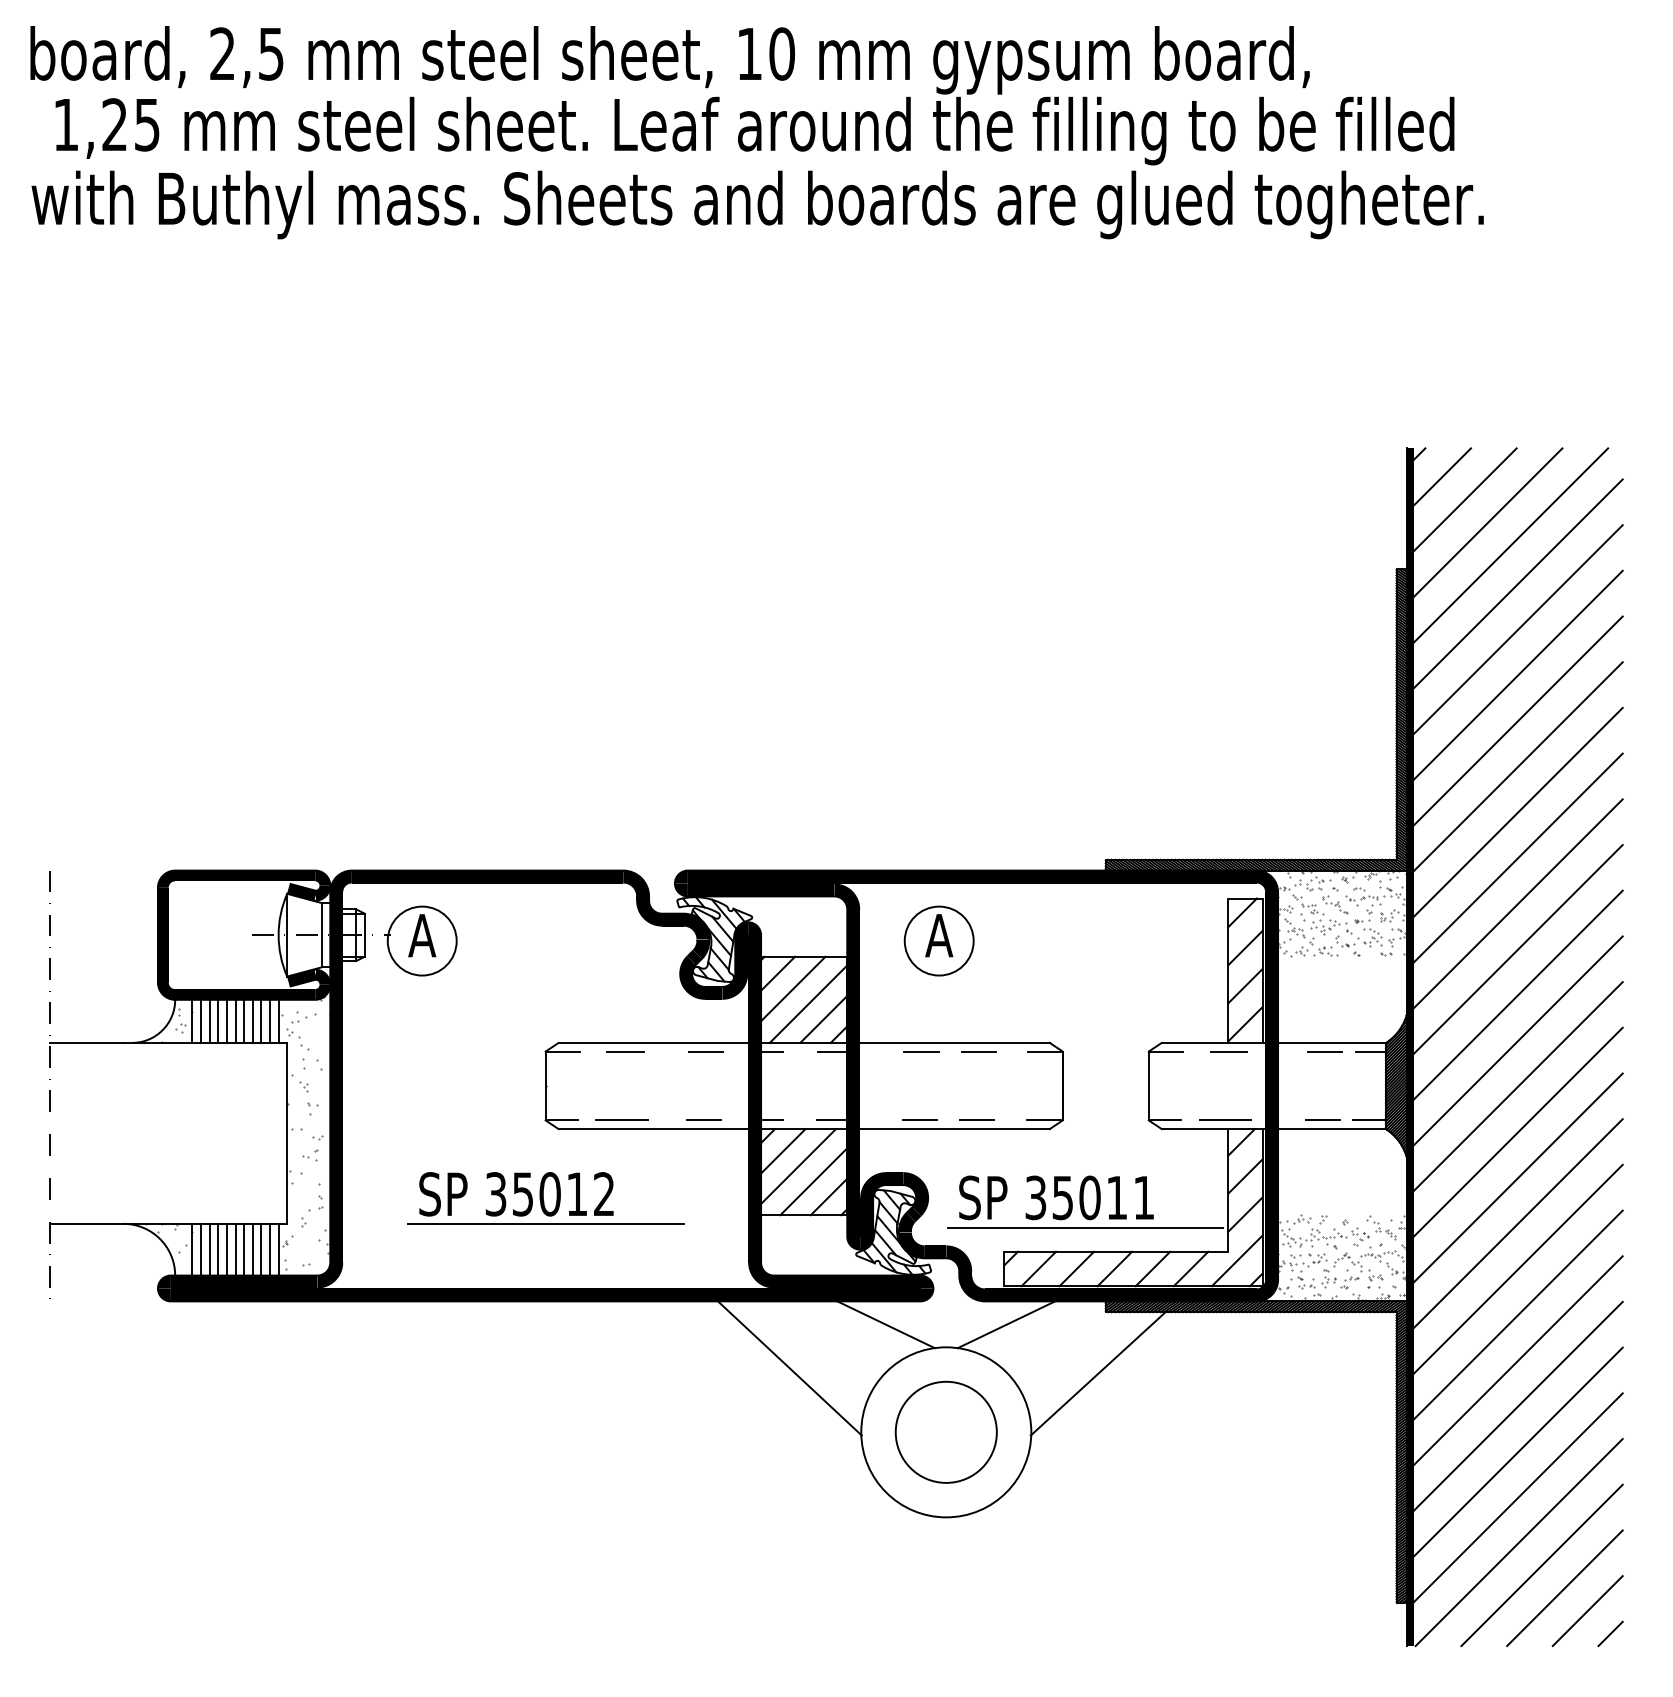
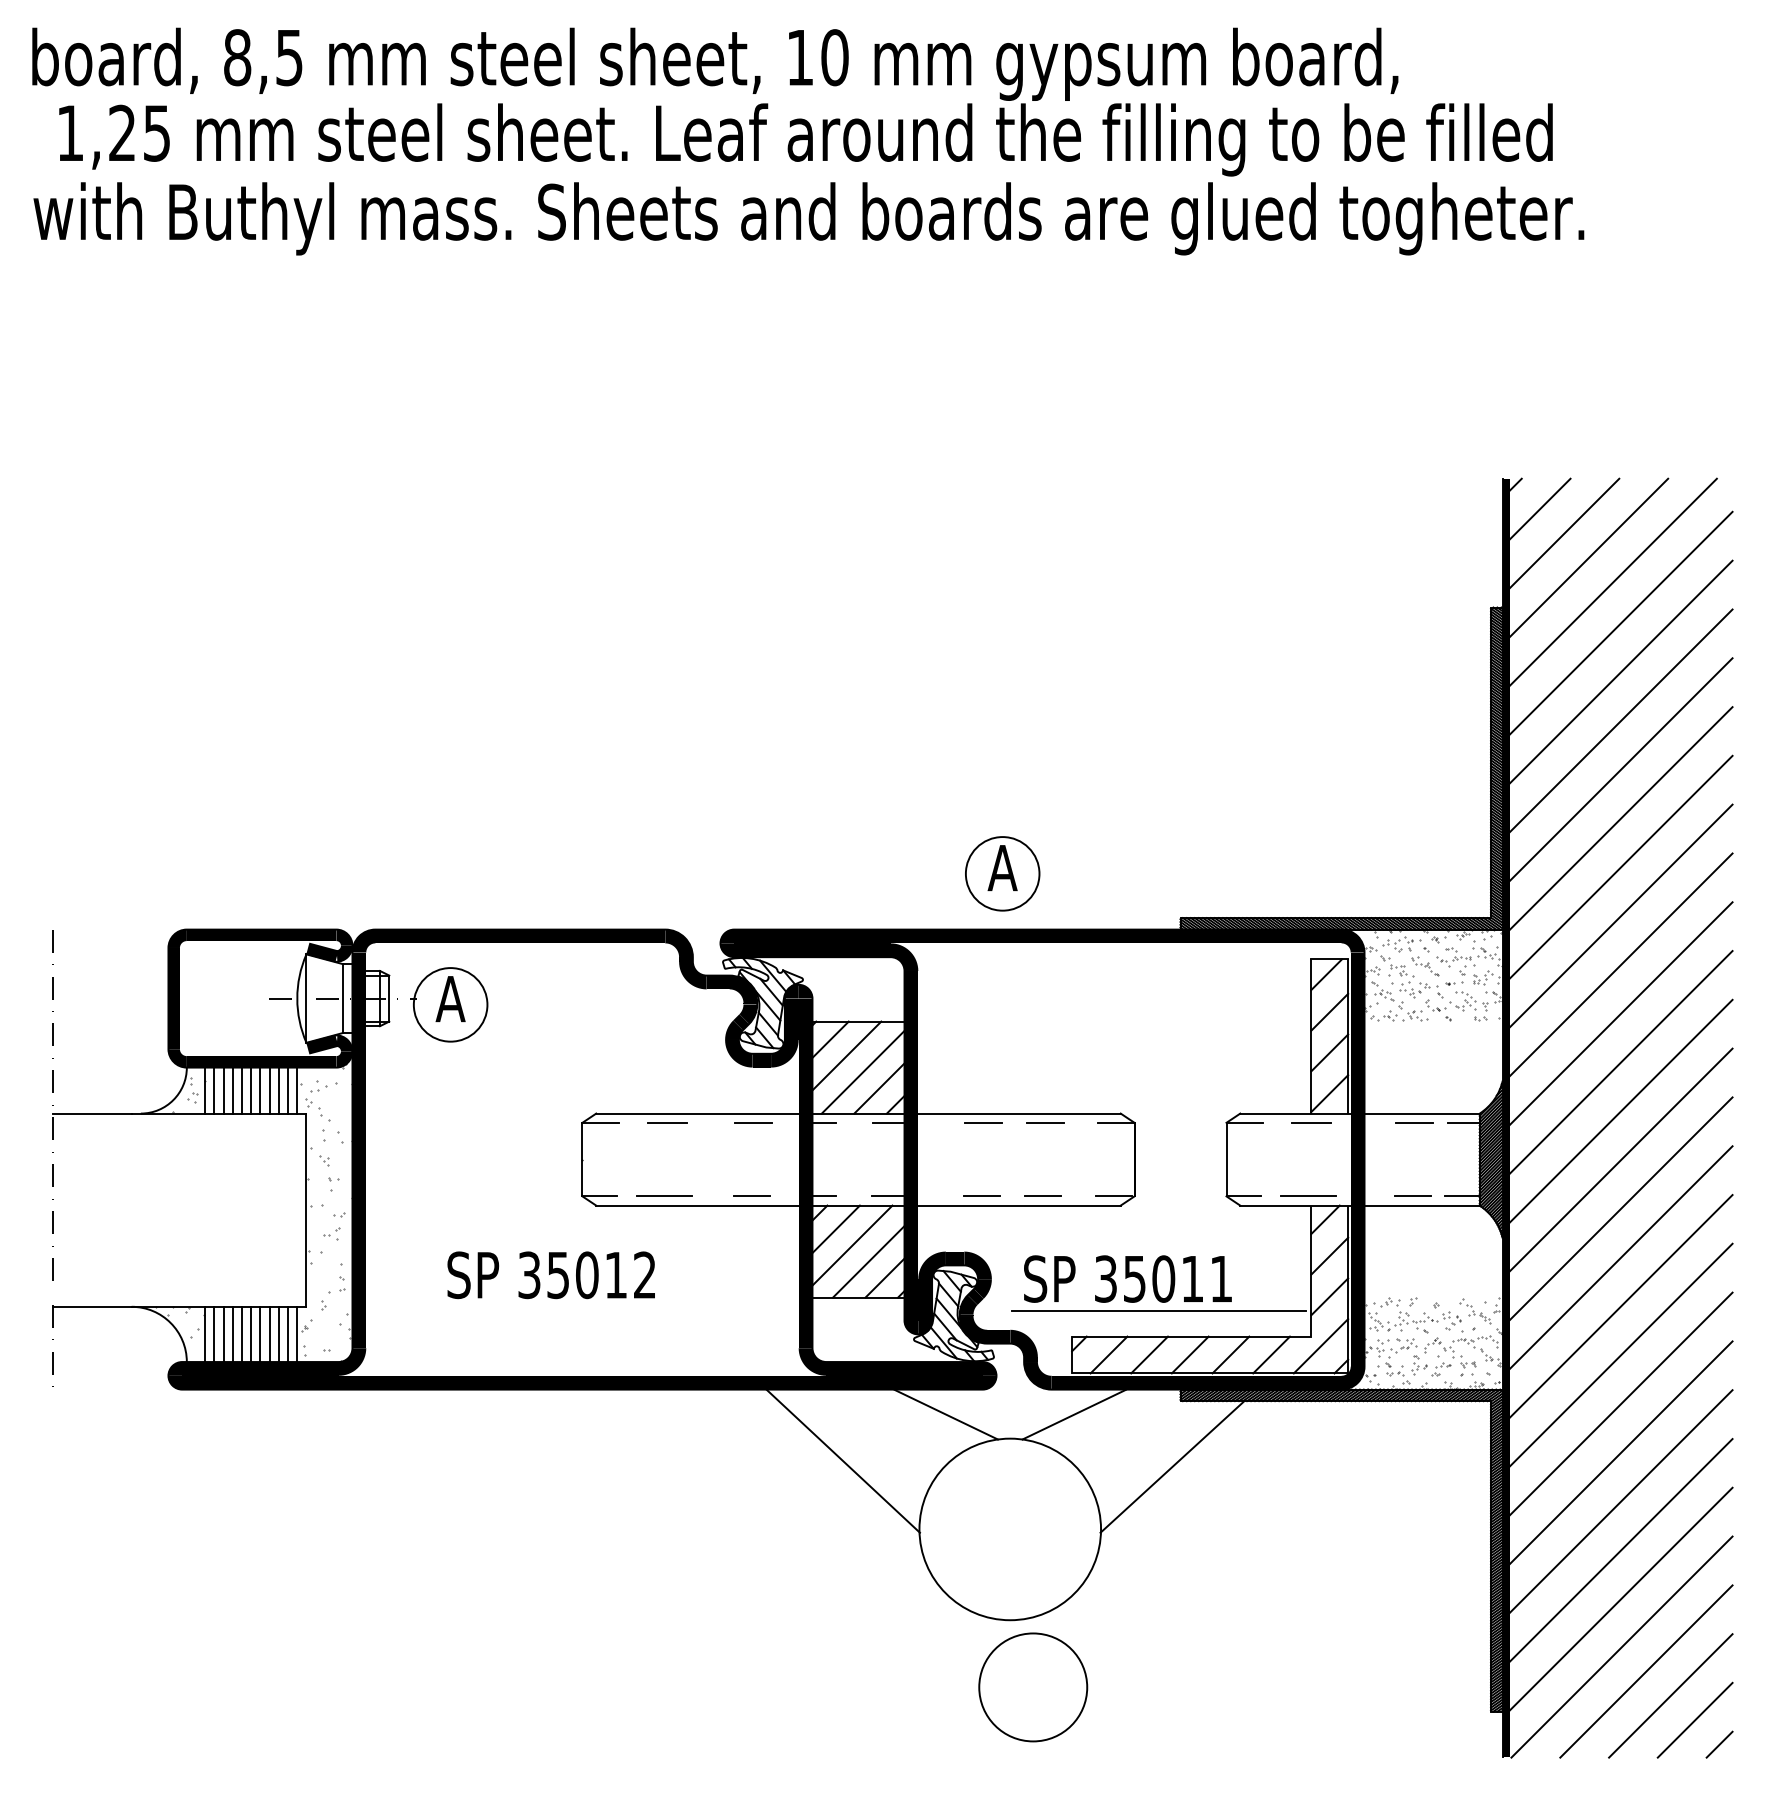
text: (222, 53) -> (237, 57), 2,5 -> 8,5
part: (939, 940) -> (1002, 873), moved
line: (545, 1224) -> (582, 1307), removed
circle: (946, 1432) -> (1033, 1687), moved

